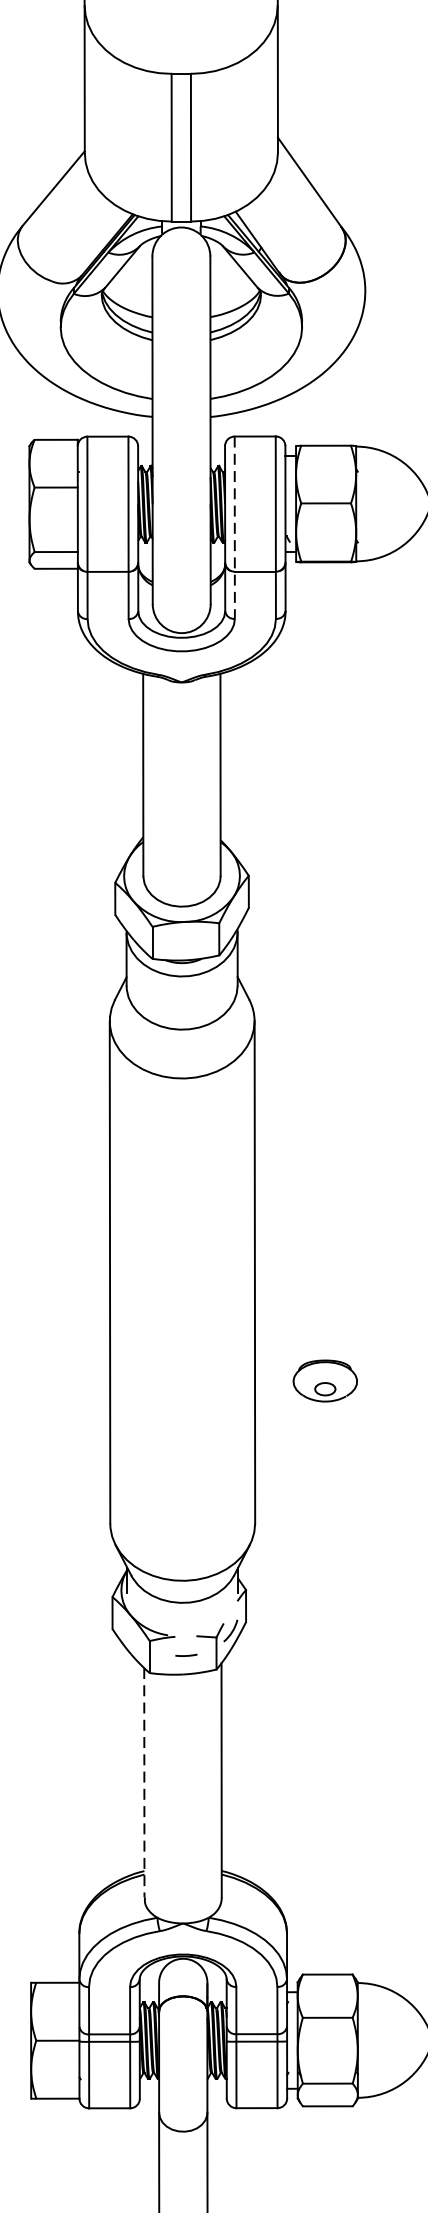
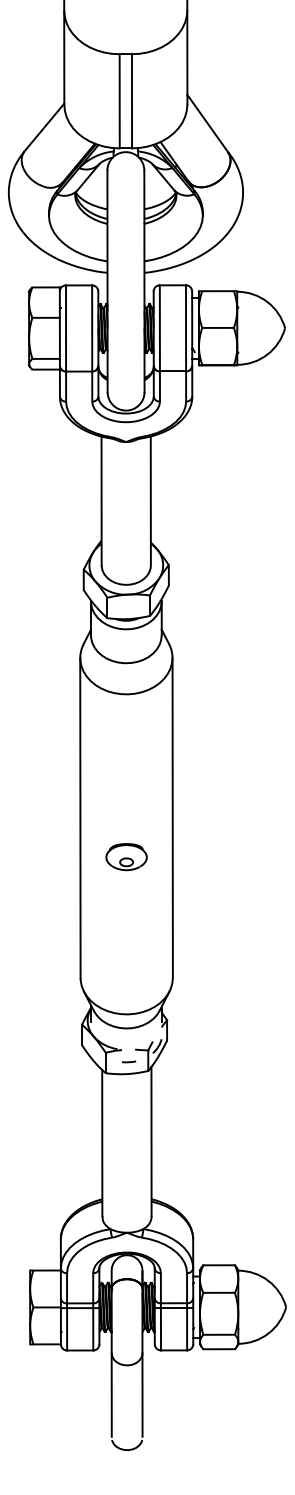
line: (234, 527) -> (159, 343), dashed -> solid
part: (325, 1381) -> (126, 857), moved
line: (144, 1783) -> (102, 1143), dashed -> solid

